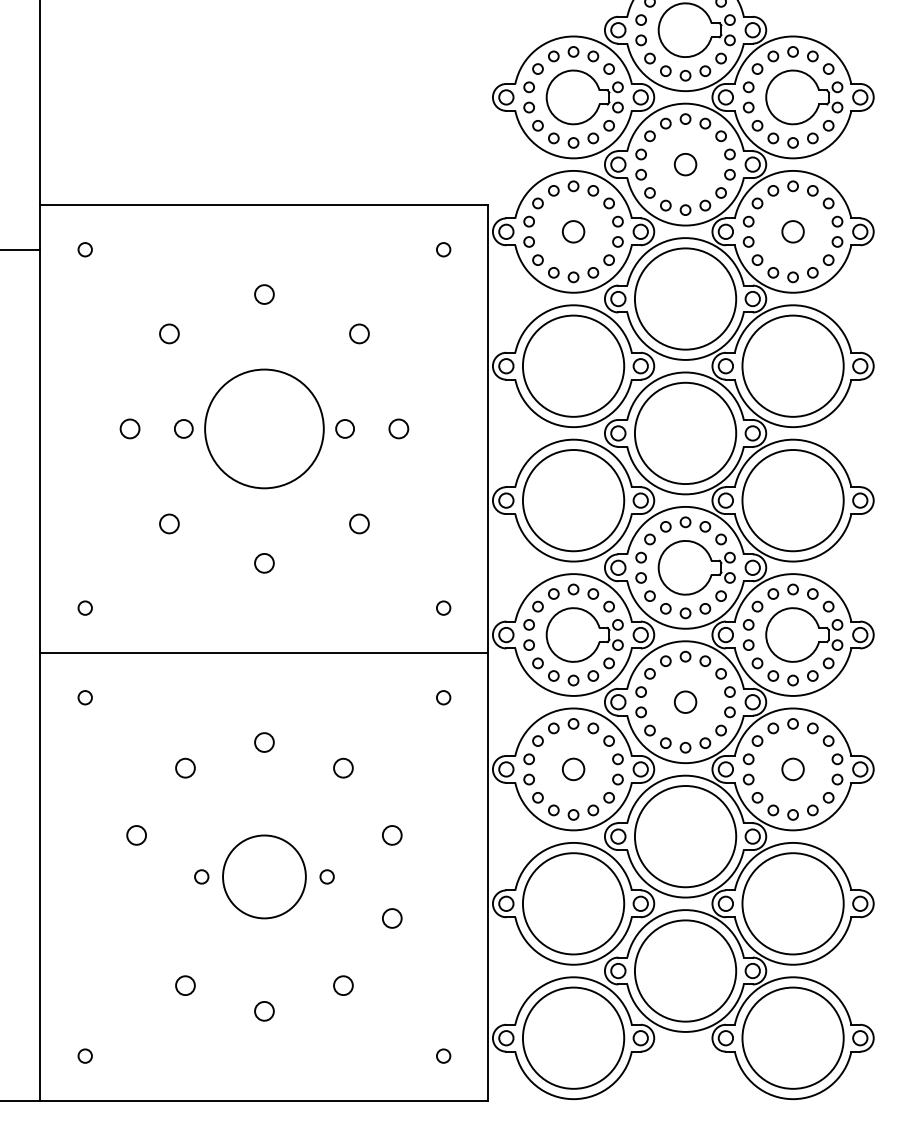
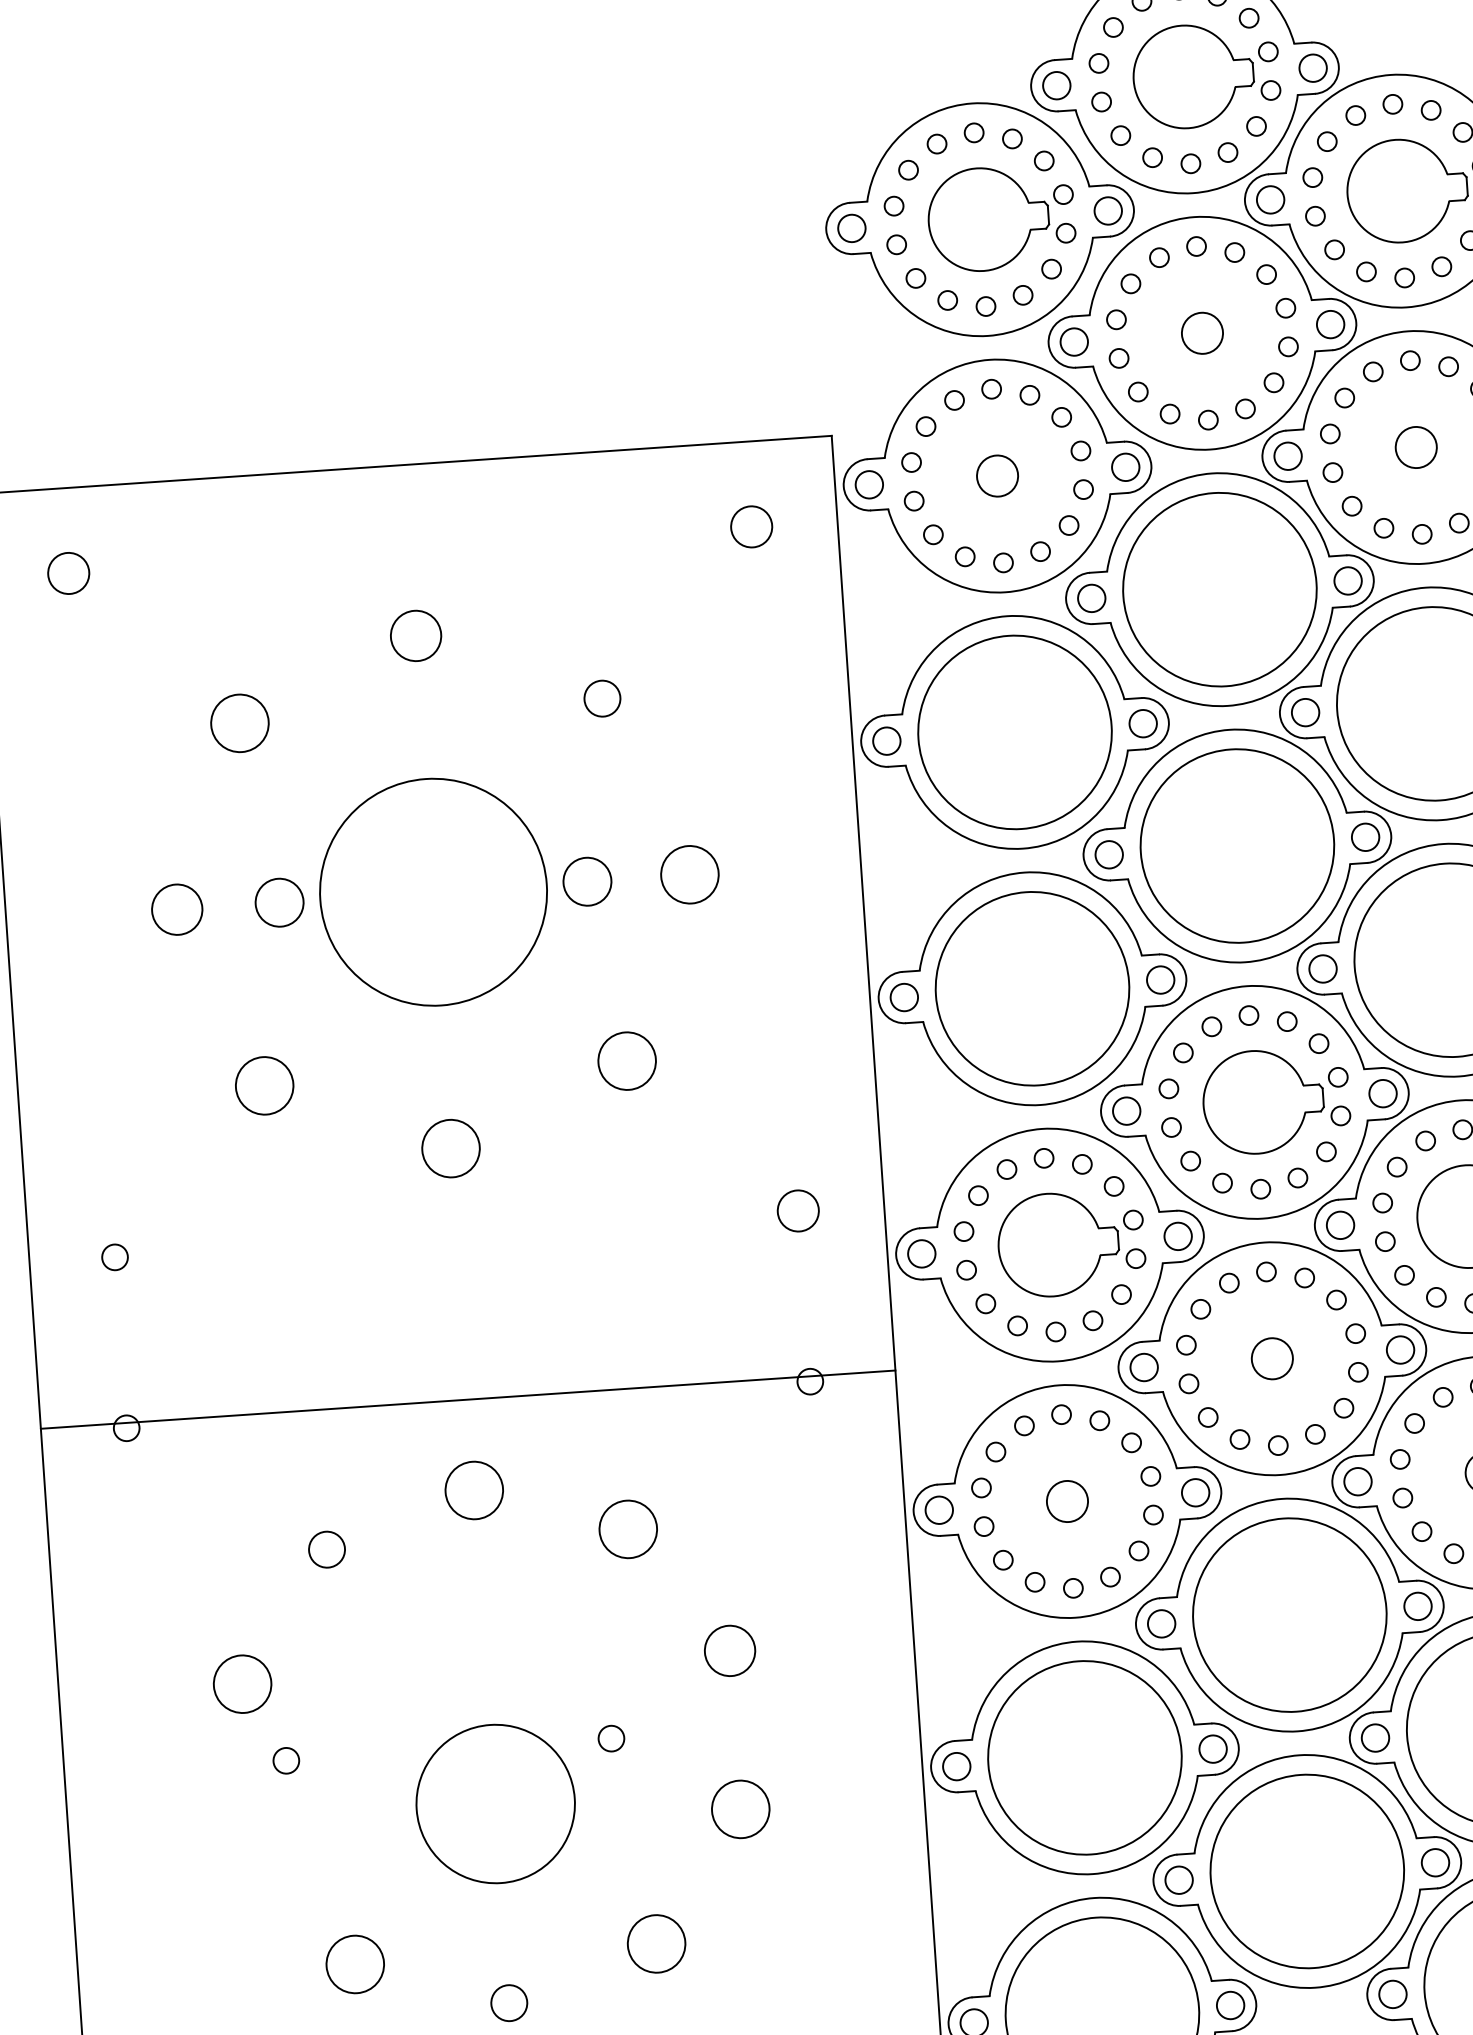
circle: (84, 249) -> (66, 573), size x1.6
circle: (443, 249) -> (751, 526), size x1.6
circle: (264, 294) -> (416, 635), size x1.4
circle: (169, 333) -> (240, 722), size x1.6
circle: (129, 428) -> (176, 908), size x1.4
circle: (183, 428) -> (279, 901), size x1.4
circle: (344, 428) -> (586, 880), size x1.4
circle: (398, 428) -> (689, 873), size x1.6
circle: (169, 523) -> (264, 1084), size x1.6
circle: (359, 523) -> (627, 1060), size x1.6
circle: (264, 562) -> (450, 1146), size x1.6
circle: (443, 607) -> (798, 1209), size x1.6
line: (264, 652) -> (468, 1398), moved
circle: (264, 742) -> (474, 1490), size x1.6
circle: (343, 767) -> (628, 1527), size x1.6
circle: (136, 835) -> (242, 1684), size x1.6
circle: (392, 835) -> (730, 1651), size x1.4
circle: (201, 876) -> (285, 1759), moved
circle: (264, 876) -> (495, 1803), moved
circle: (392, 918) -> (741, 1809), size x1.6
circle: (185, 985) -> (355, 1964), size x1.6
circle: (343, 985) -> (656, 1943), size x1.6

